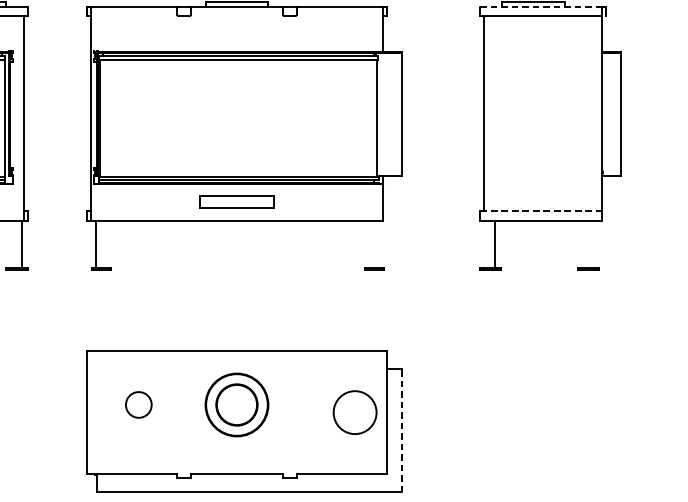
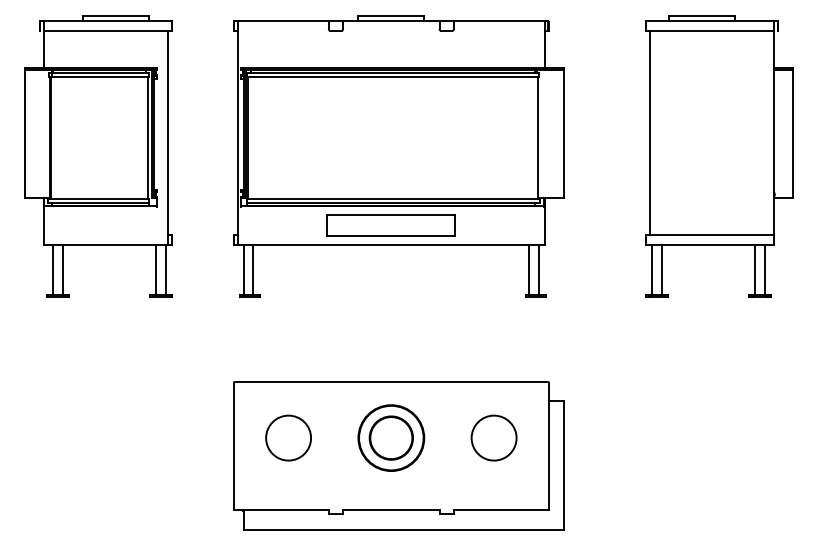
line: (541, 7) -> (710, 21), dashed -> solid
part: (236, 202) -> (390, 225), size x1.67
line: (541, 211) -> (710, 235), dashed -> solid
line: (12, 244) -> (156, 270), added
line: (105, 244) -> (253, 270), added
line: (368, 244) -> (529, 270), added
line: (378, 244) -> (539, 270), added
line: (486, 244) -> (652, 270), added
line: (583, 244) -> (754, 270), added
line: (593, 244) -> (764, 270), added
circle: (138, 404) -> (288, 437), size x1.67
circle: (354, 412) -> (493, 437), moved
line: (401, 431) -> (563, 465), dashed -> solid

